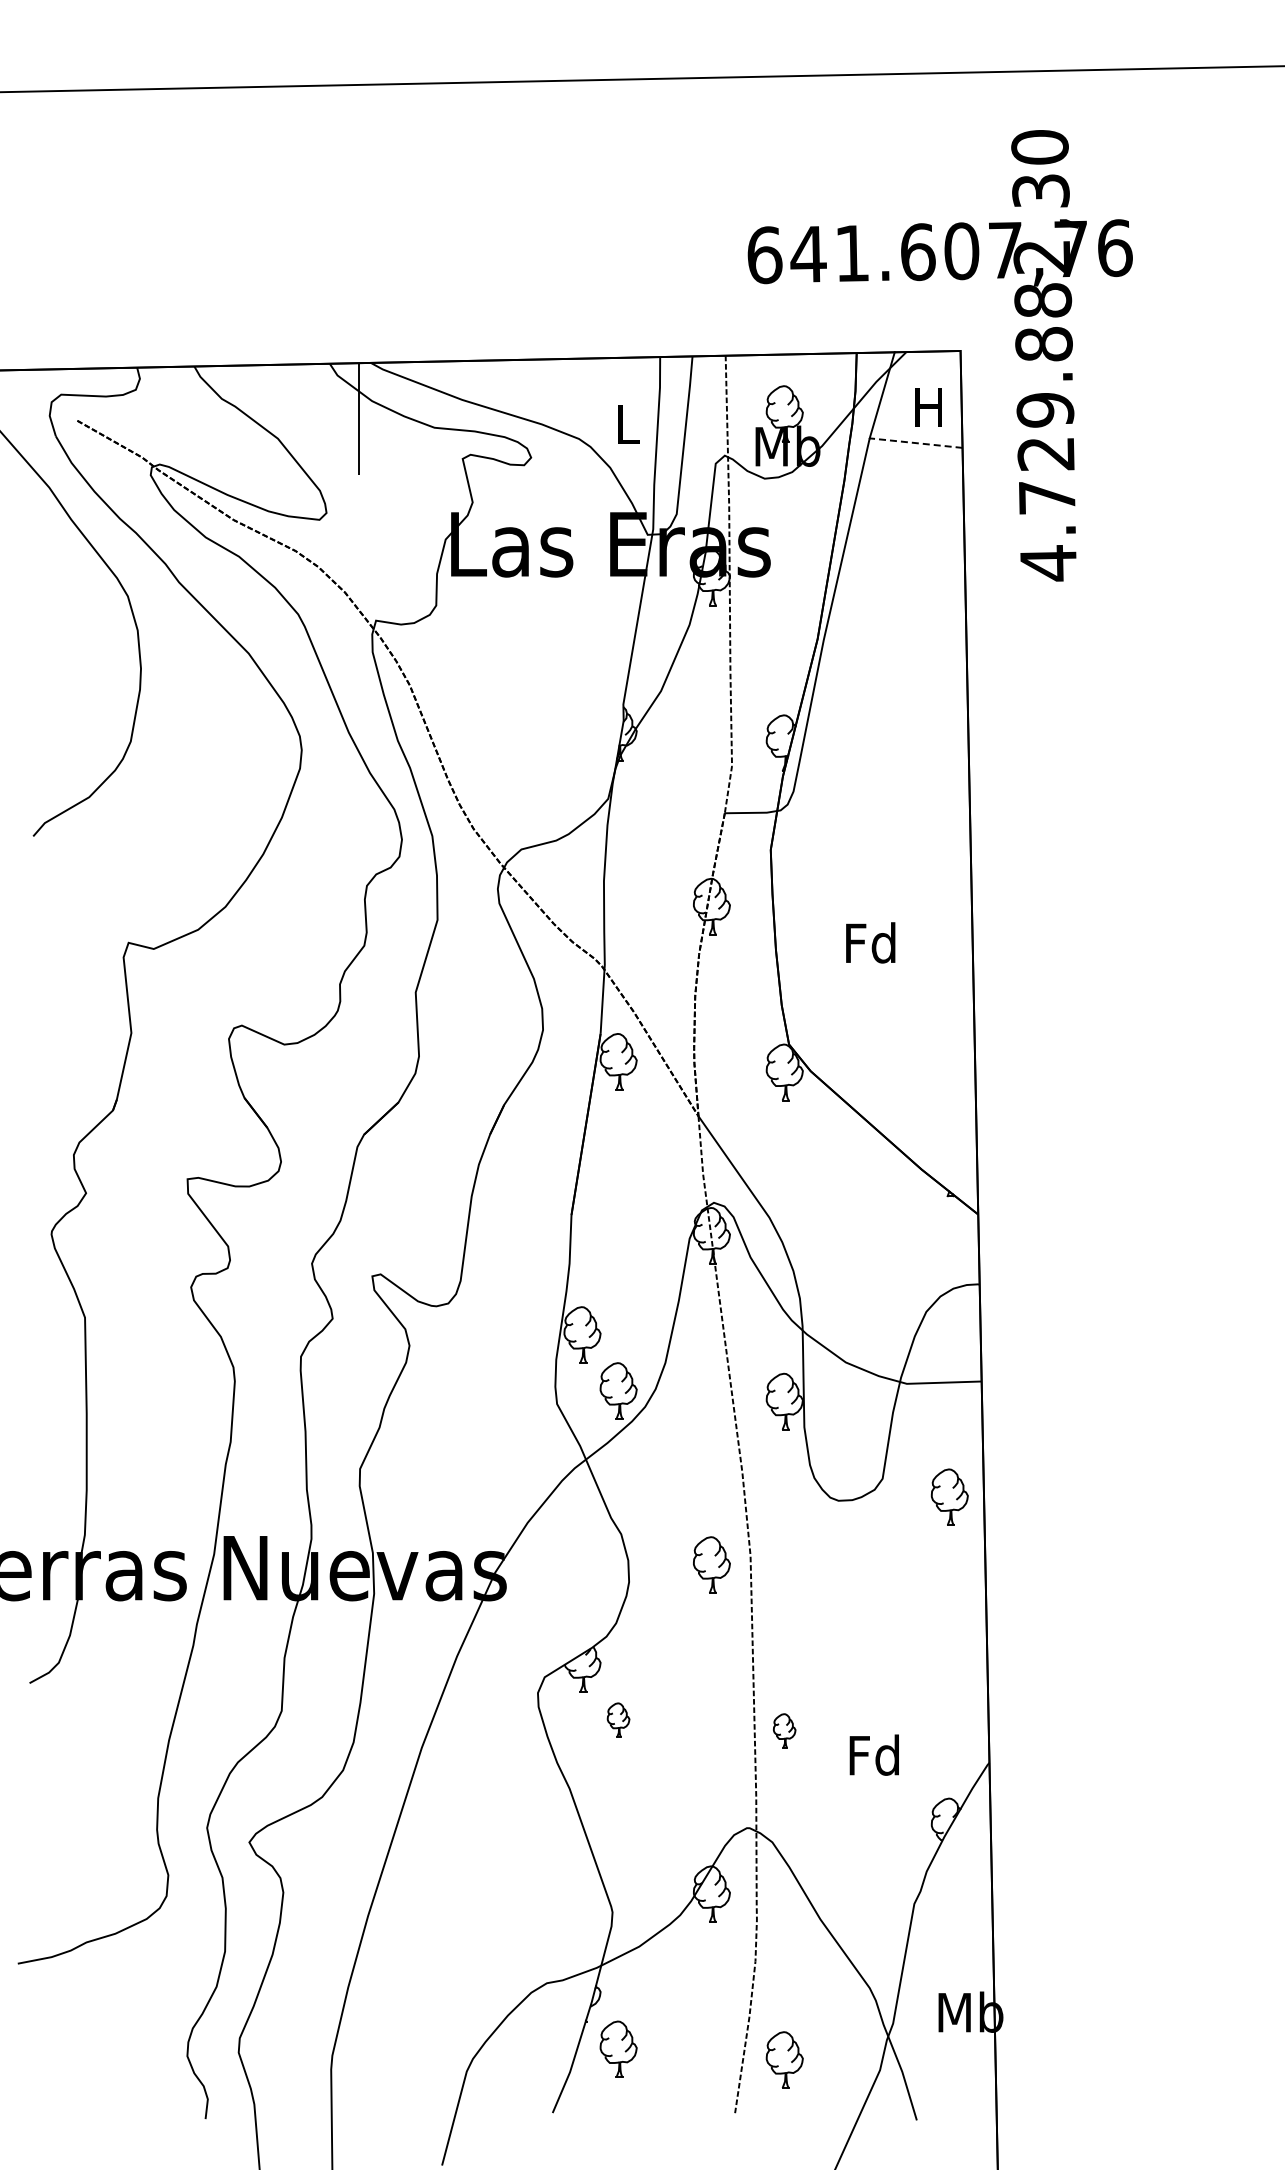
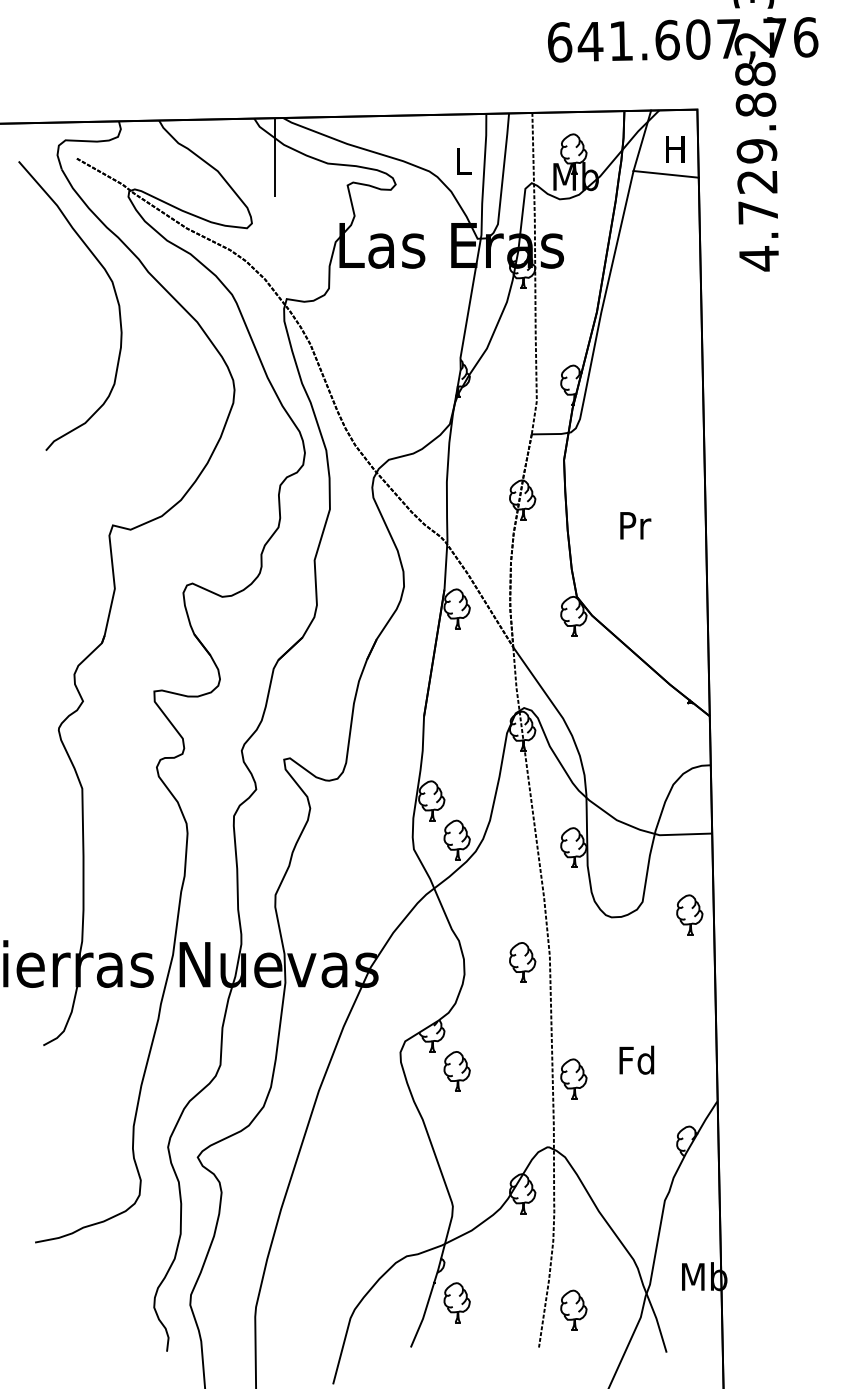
line: (916, 443) -> (666, 174), dashed -> solid
text: (870, 942) -> (634, 525), Fd -> Pr
part: (618, 1719) -> (457, 1071), size x1.67
part: (784, 1730) -> (573, 1078), size x1.67
text: (873, 1754) -> (636, 1059), moved

